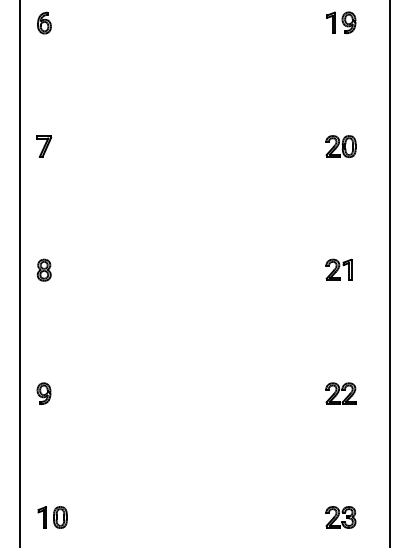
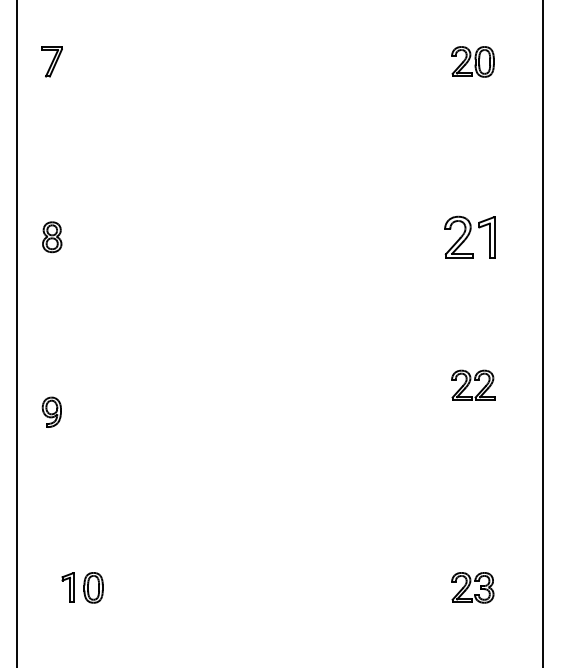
part: (338, 269) -> (469, 236), size x1.4
part: (340, 393) -> (472, 385), moved
part: (52, 517) -> (82, 587), moved

